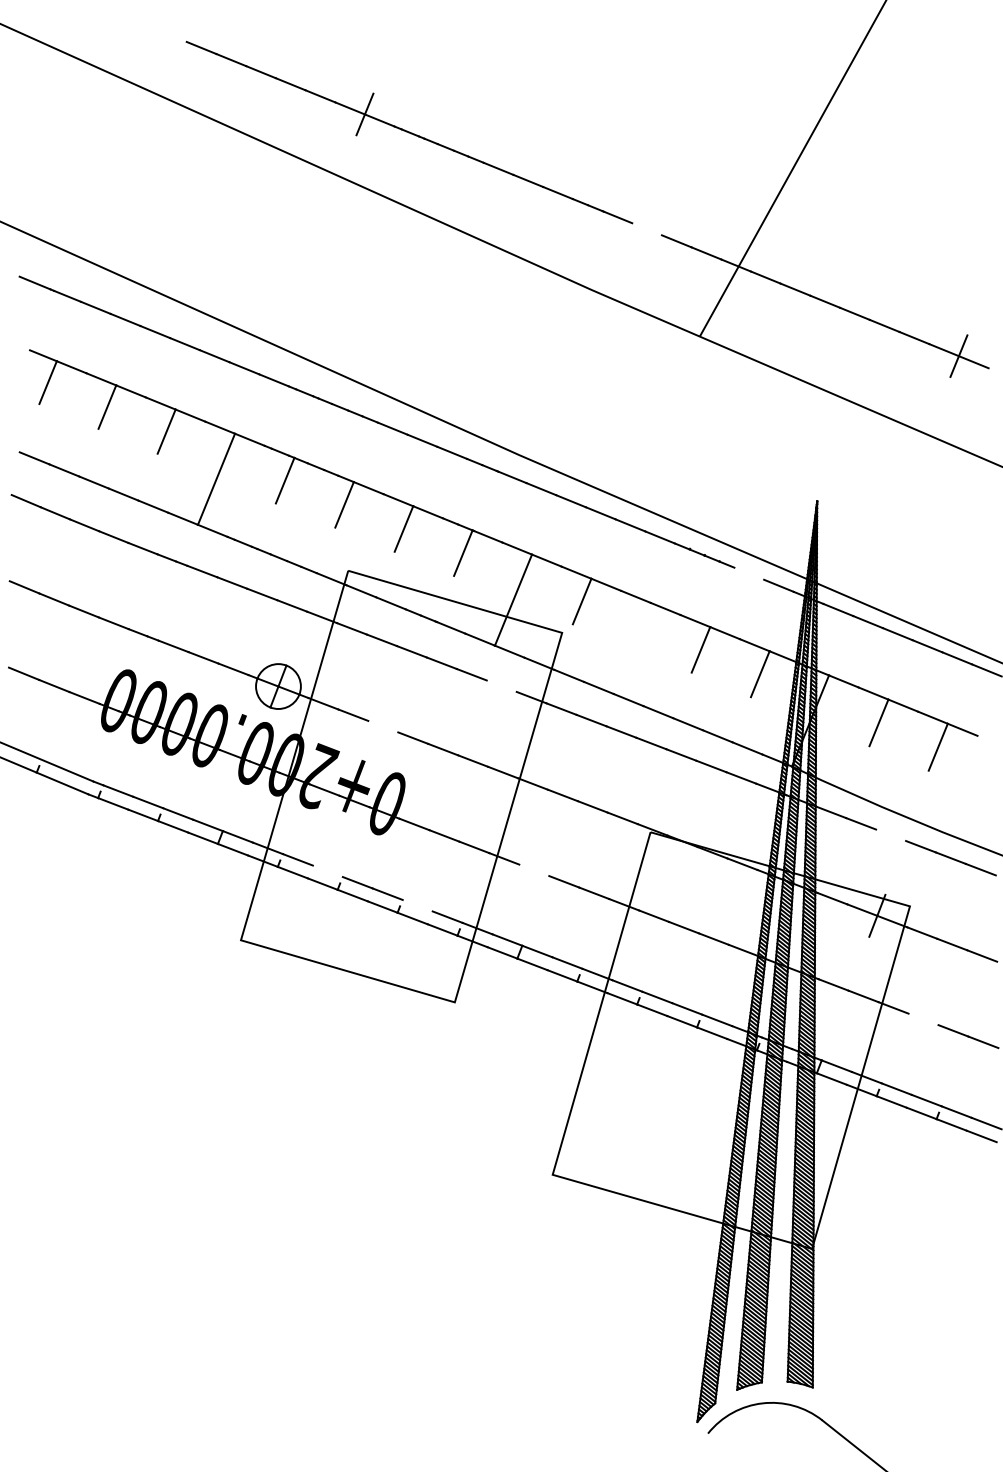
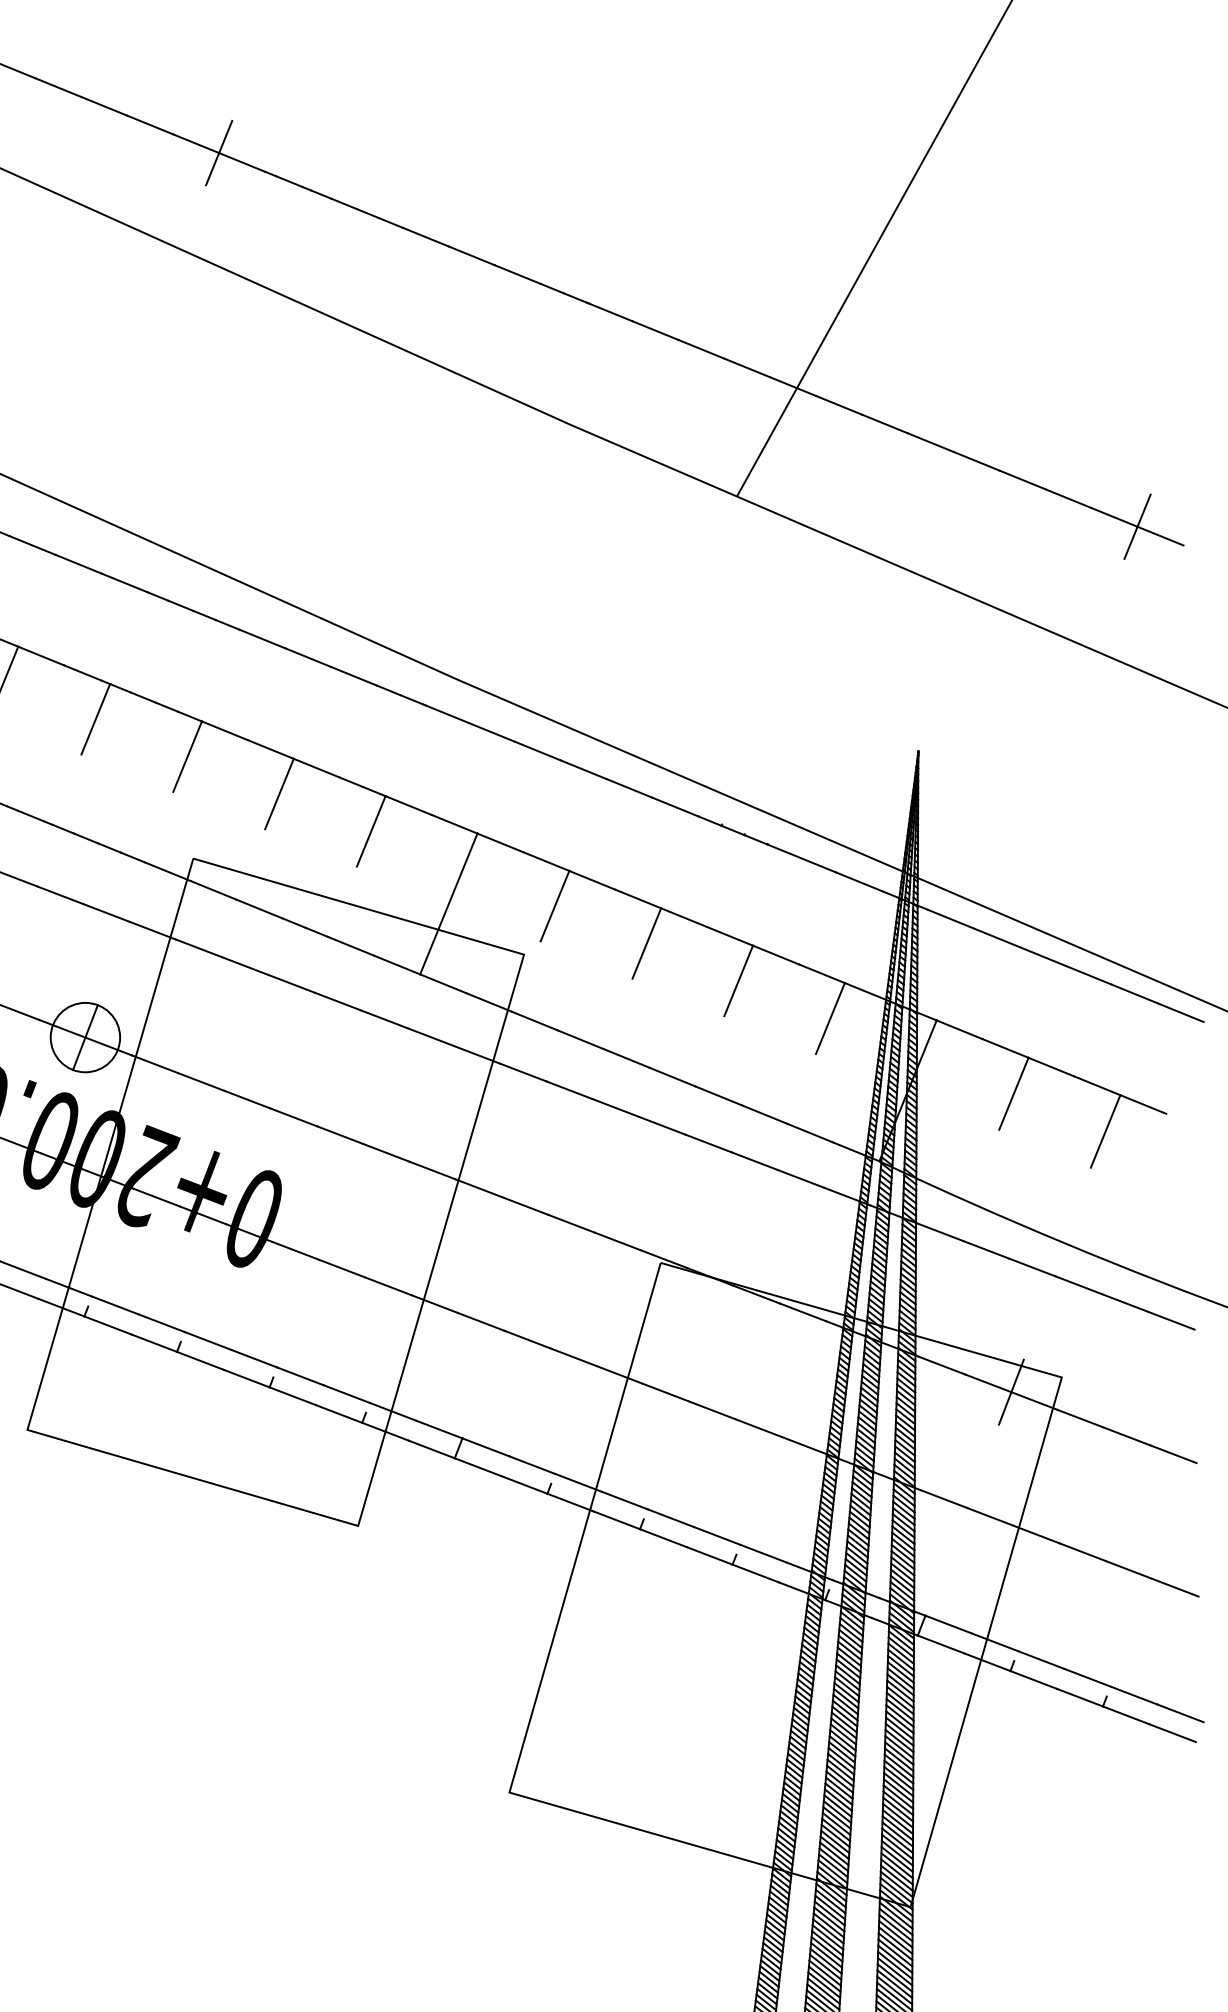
line: (646, 229) -> (654, 330), added
line: (749, 573) -> (813, 862), added
line: (641, 625) -> (646, 943), added
line: (501, 685) -> (430, 1035), added
line: (383, 726) -> (247, 1099), added
line: (891, 835) -> (1033, 1267), added
line: (534, 870) -> (481, 1322), added
line: (327, 871) -> (161, 1323), added
line: (417, 905) -> (300, 1376), added
line: (923, 1019) -> (1082, 1552), added

